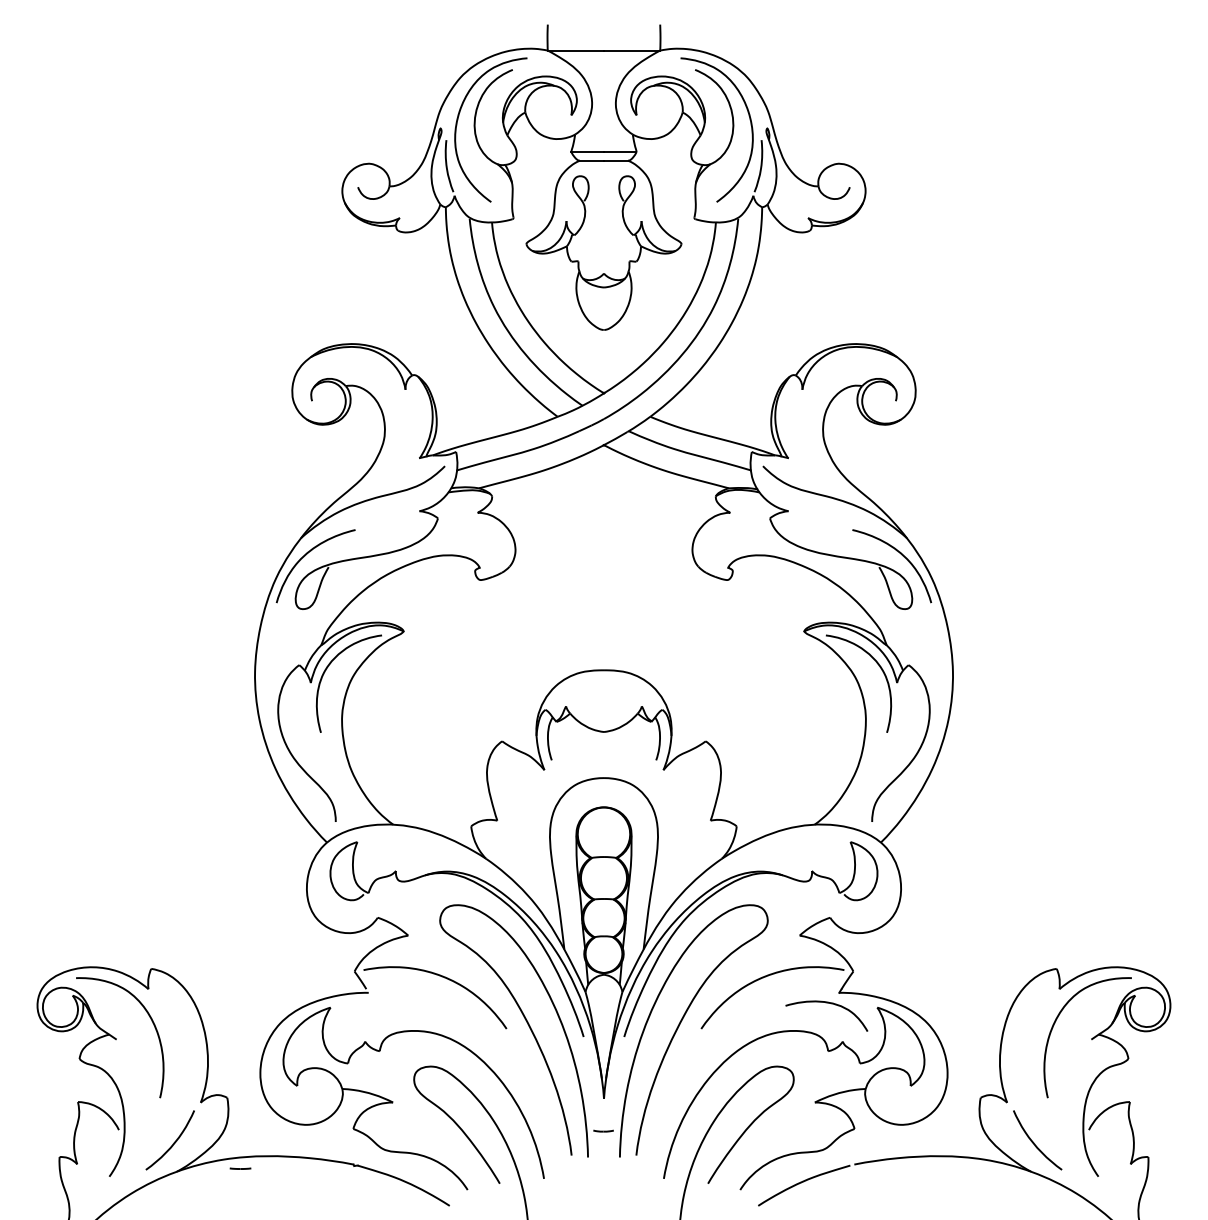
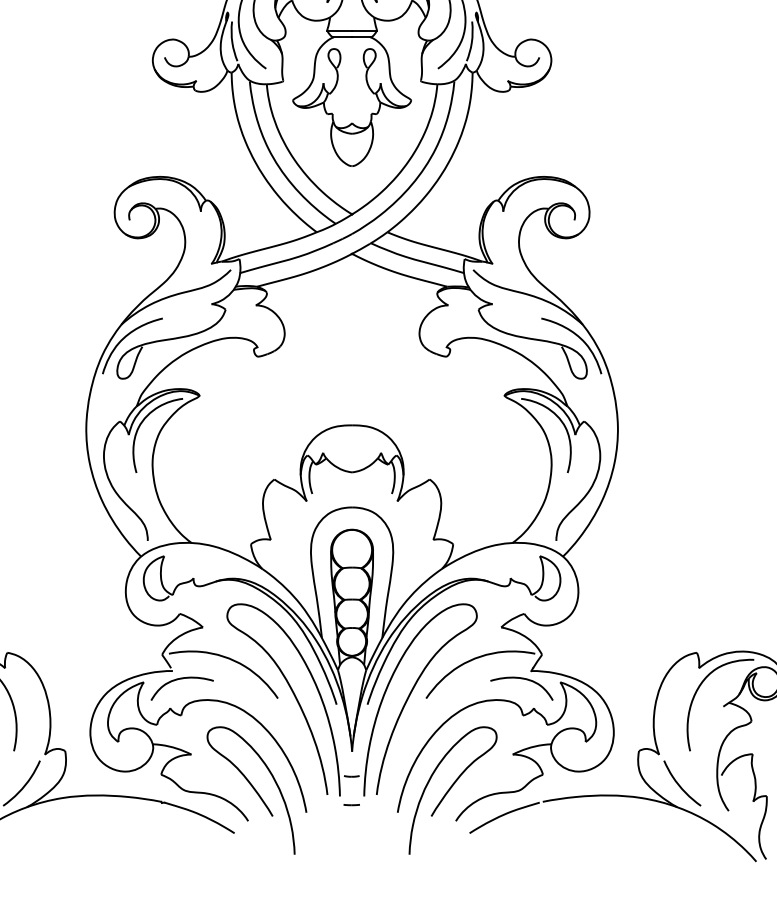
curve: (376, 1004) -> (178, 679), added
line: (240, 1168) -> (351, 804), moved

